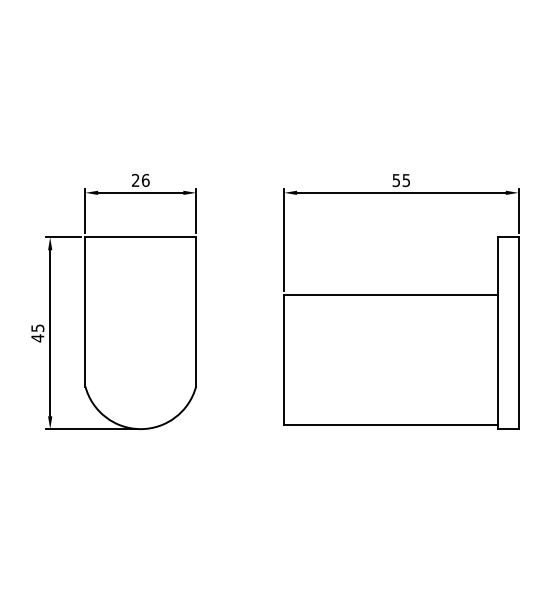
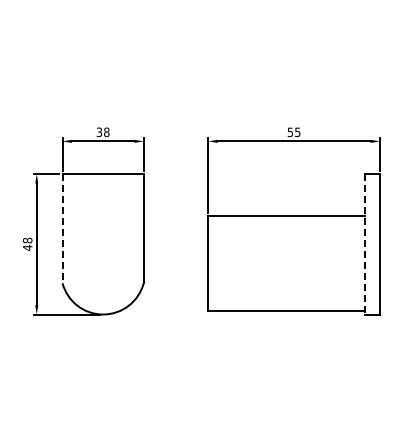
text: (139, 180) -> (102, 132), 26 -> 38
line: (85, 311) -> (62, 228), solid -> dashed
text: (37, 328) -> (27, 240), 45 -> 48
line: (497, 333) -> (364, 244), solid -> dashed

